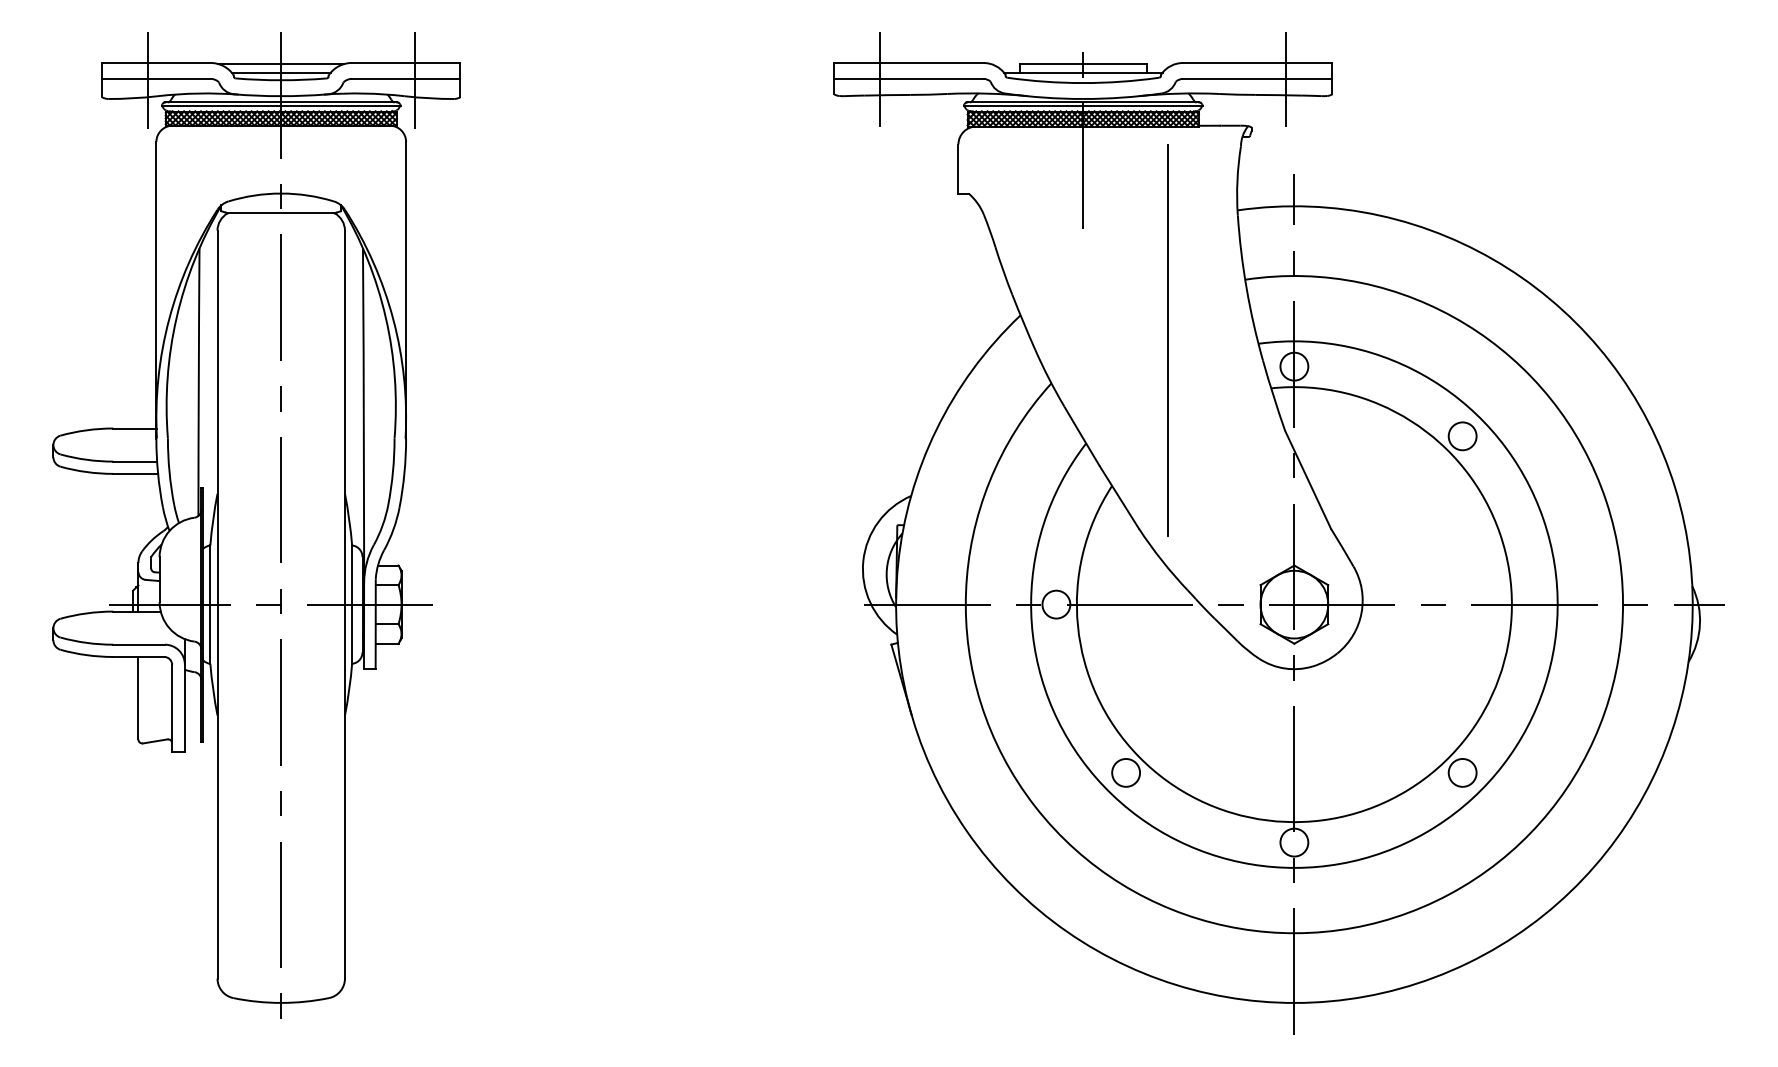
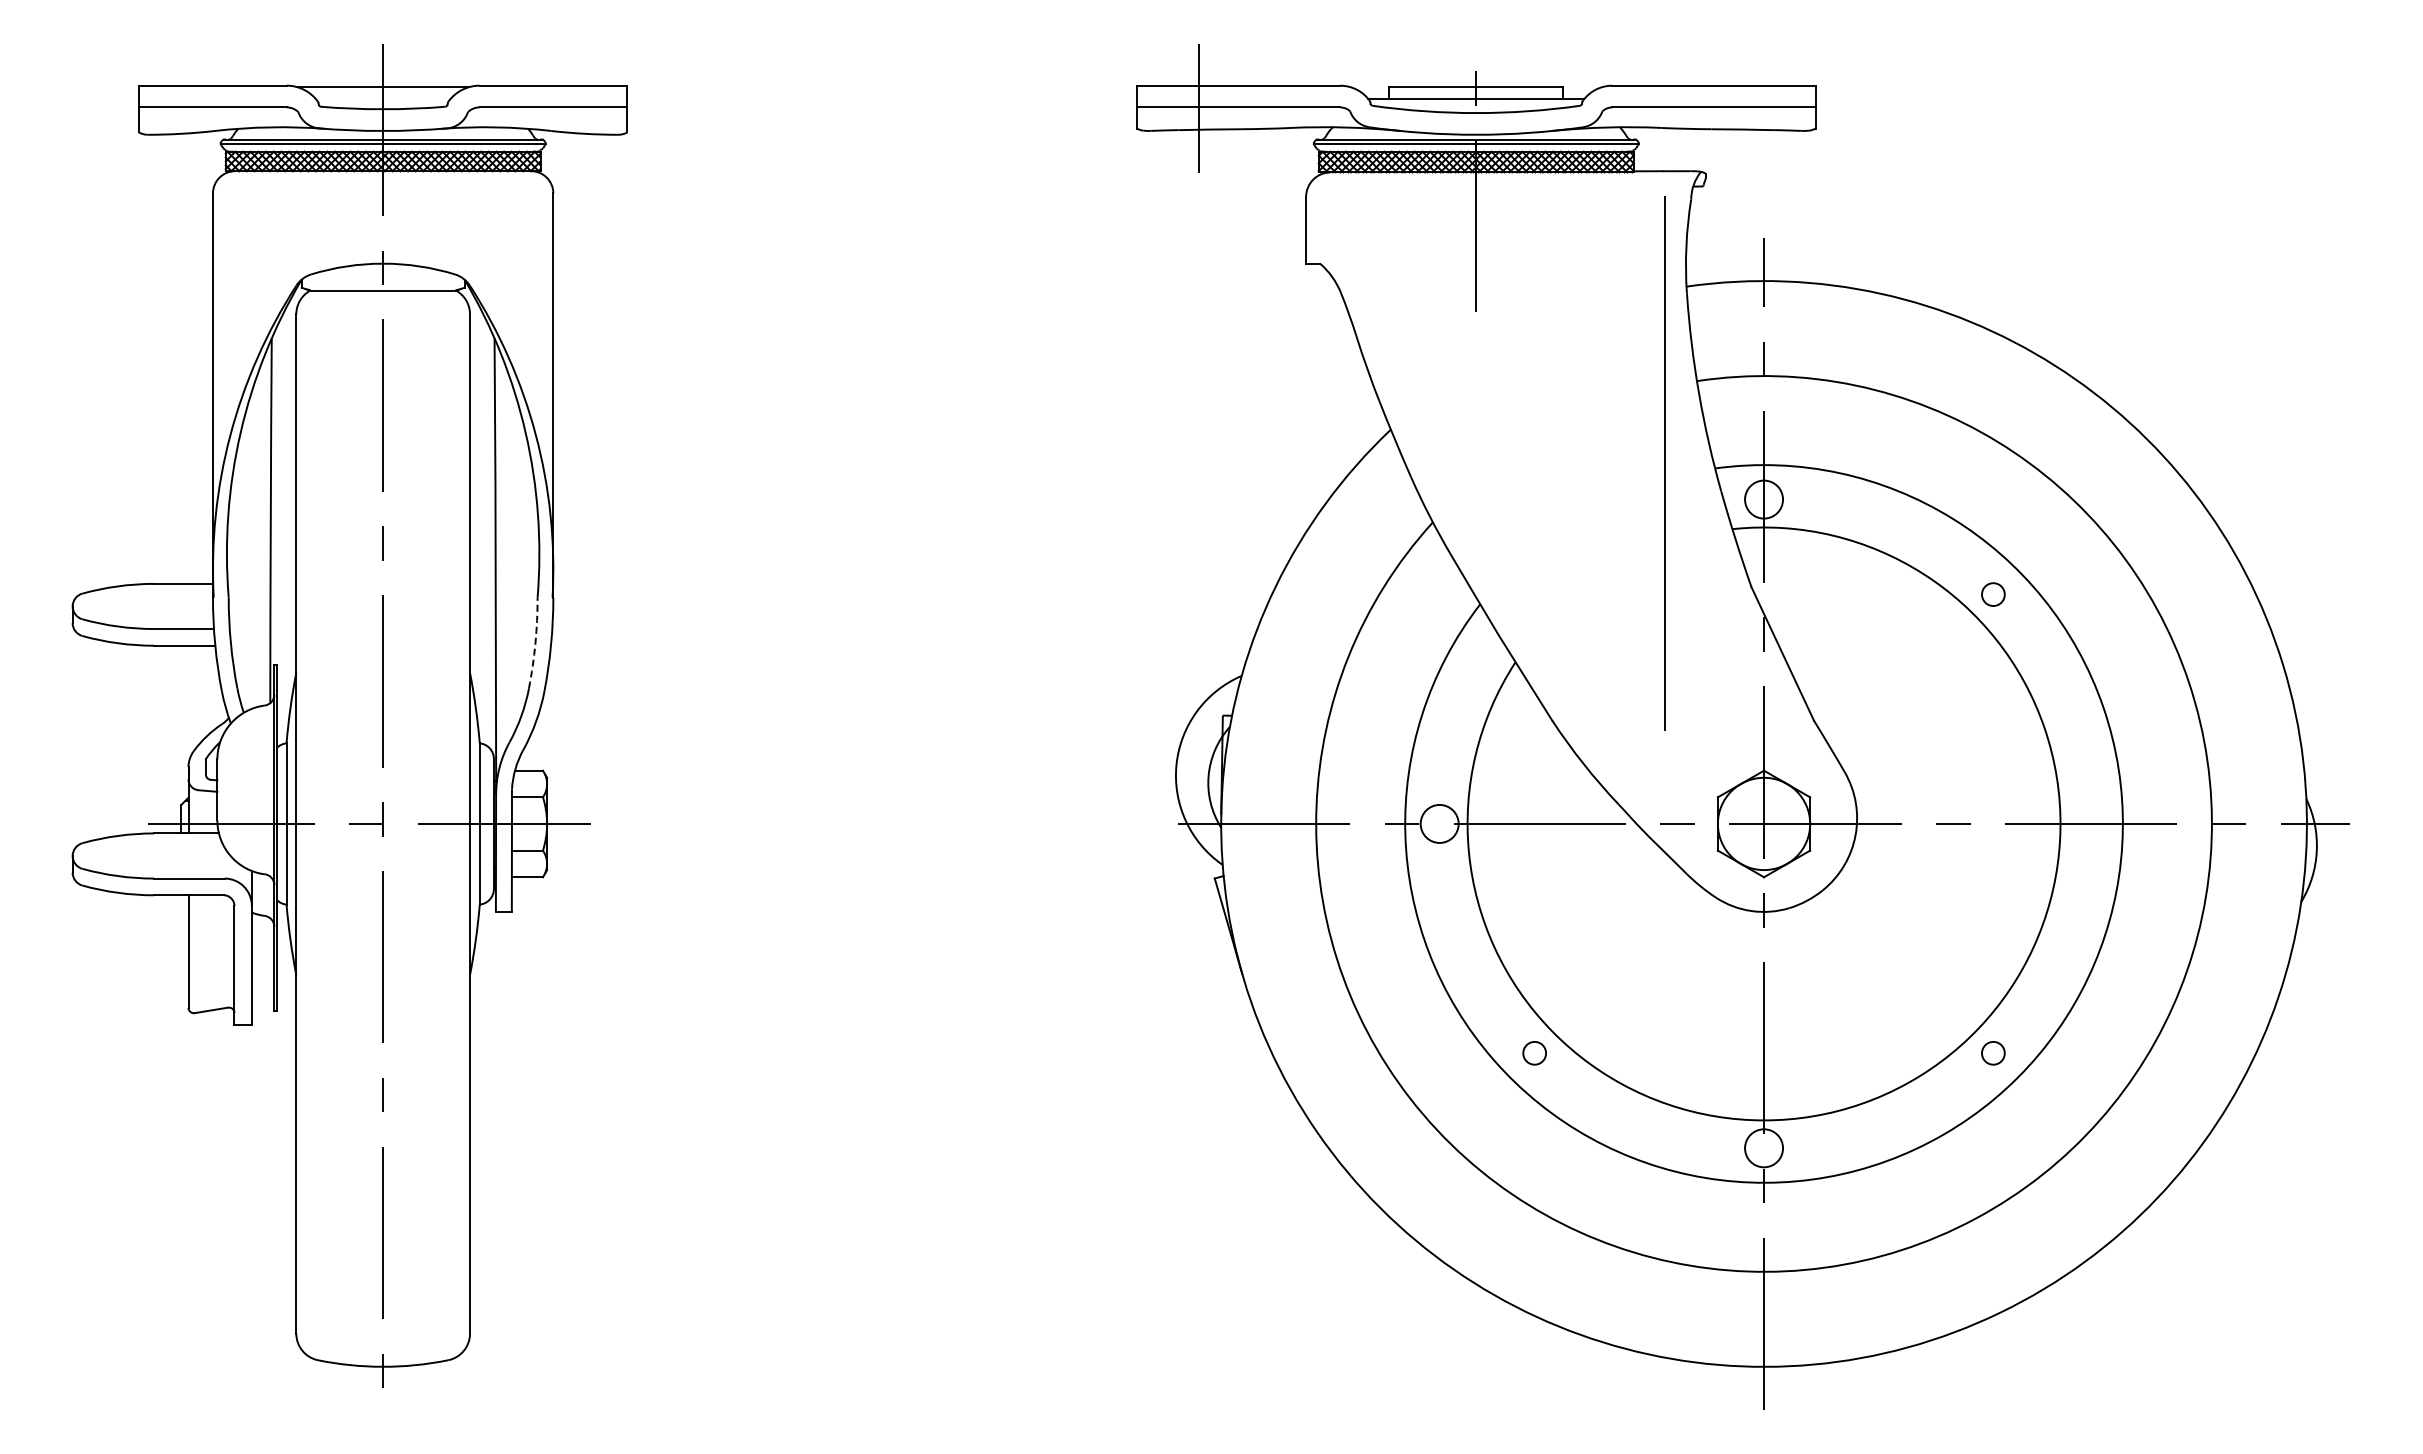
line: (280, 72) -> (382, 98), removed
line: (1286, 79) -> (1753, 108), removed
line: (147, 80) -> (201, 109), removed
line: (415, 80) -> (565, 109), removed
line: (1167, 340) -> (1664, 463), moved
circle: (1462, 436) -> (1993, 594), size x0.6
arc: (393, 472) -> (535, 643), solid -> dashed
circle: (1125, 773) -> (1534, 1053), size x0.6
circle: (1462, 773) -> (1993, 1053), size x0.6

